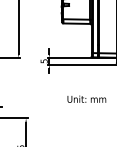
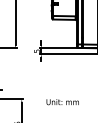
text: (86, 99) -> (62, 102), moved

